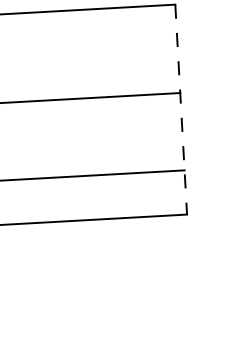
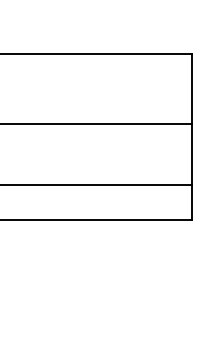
line: (180, 110) -> (191, 137), dashed -> solid

